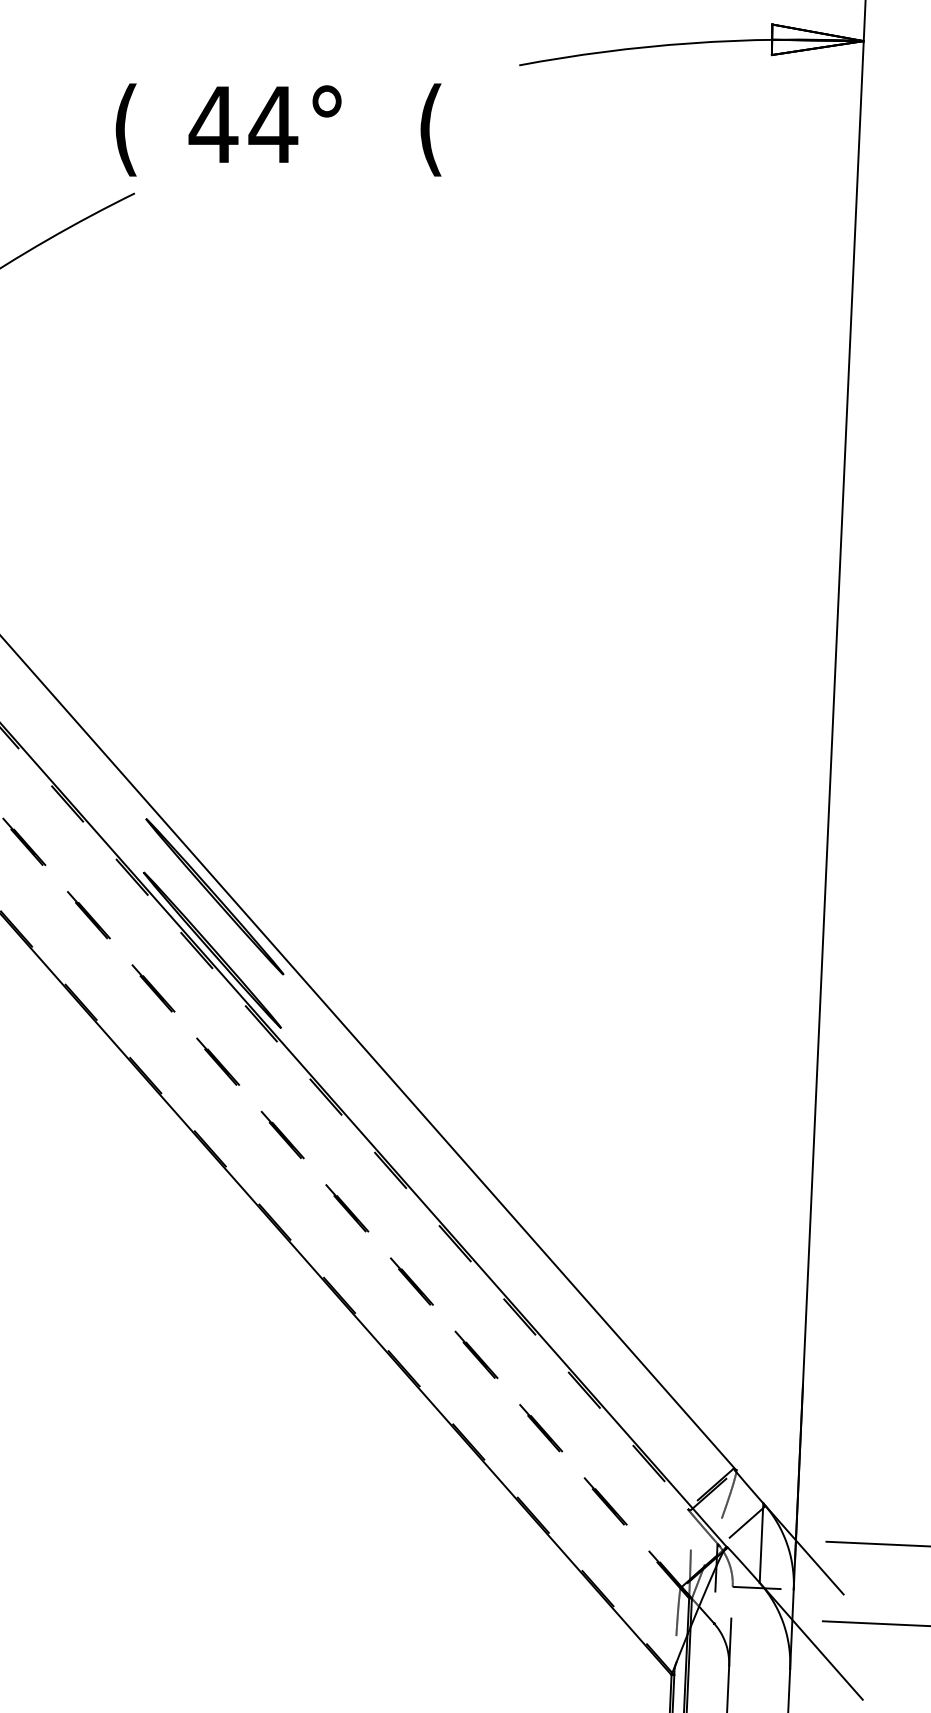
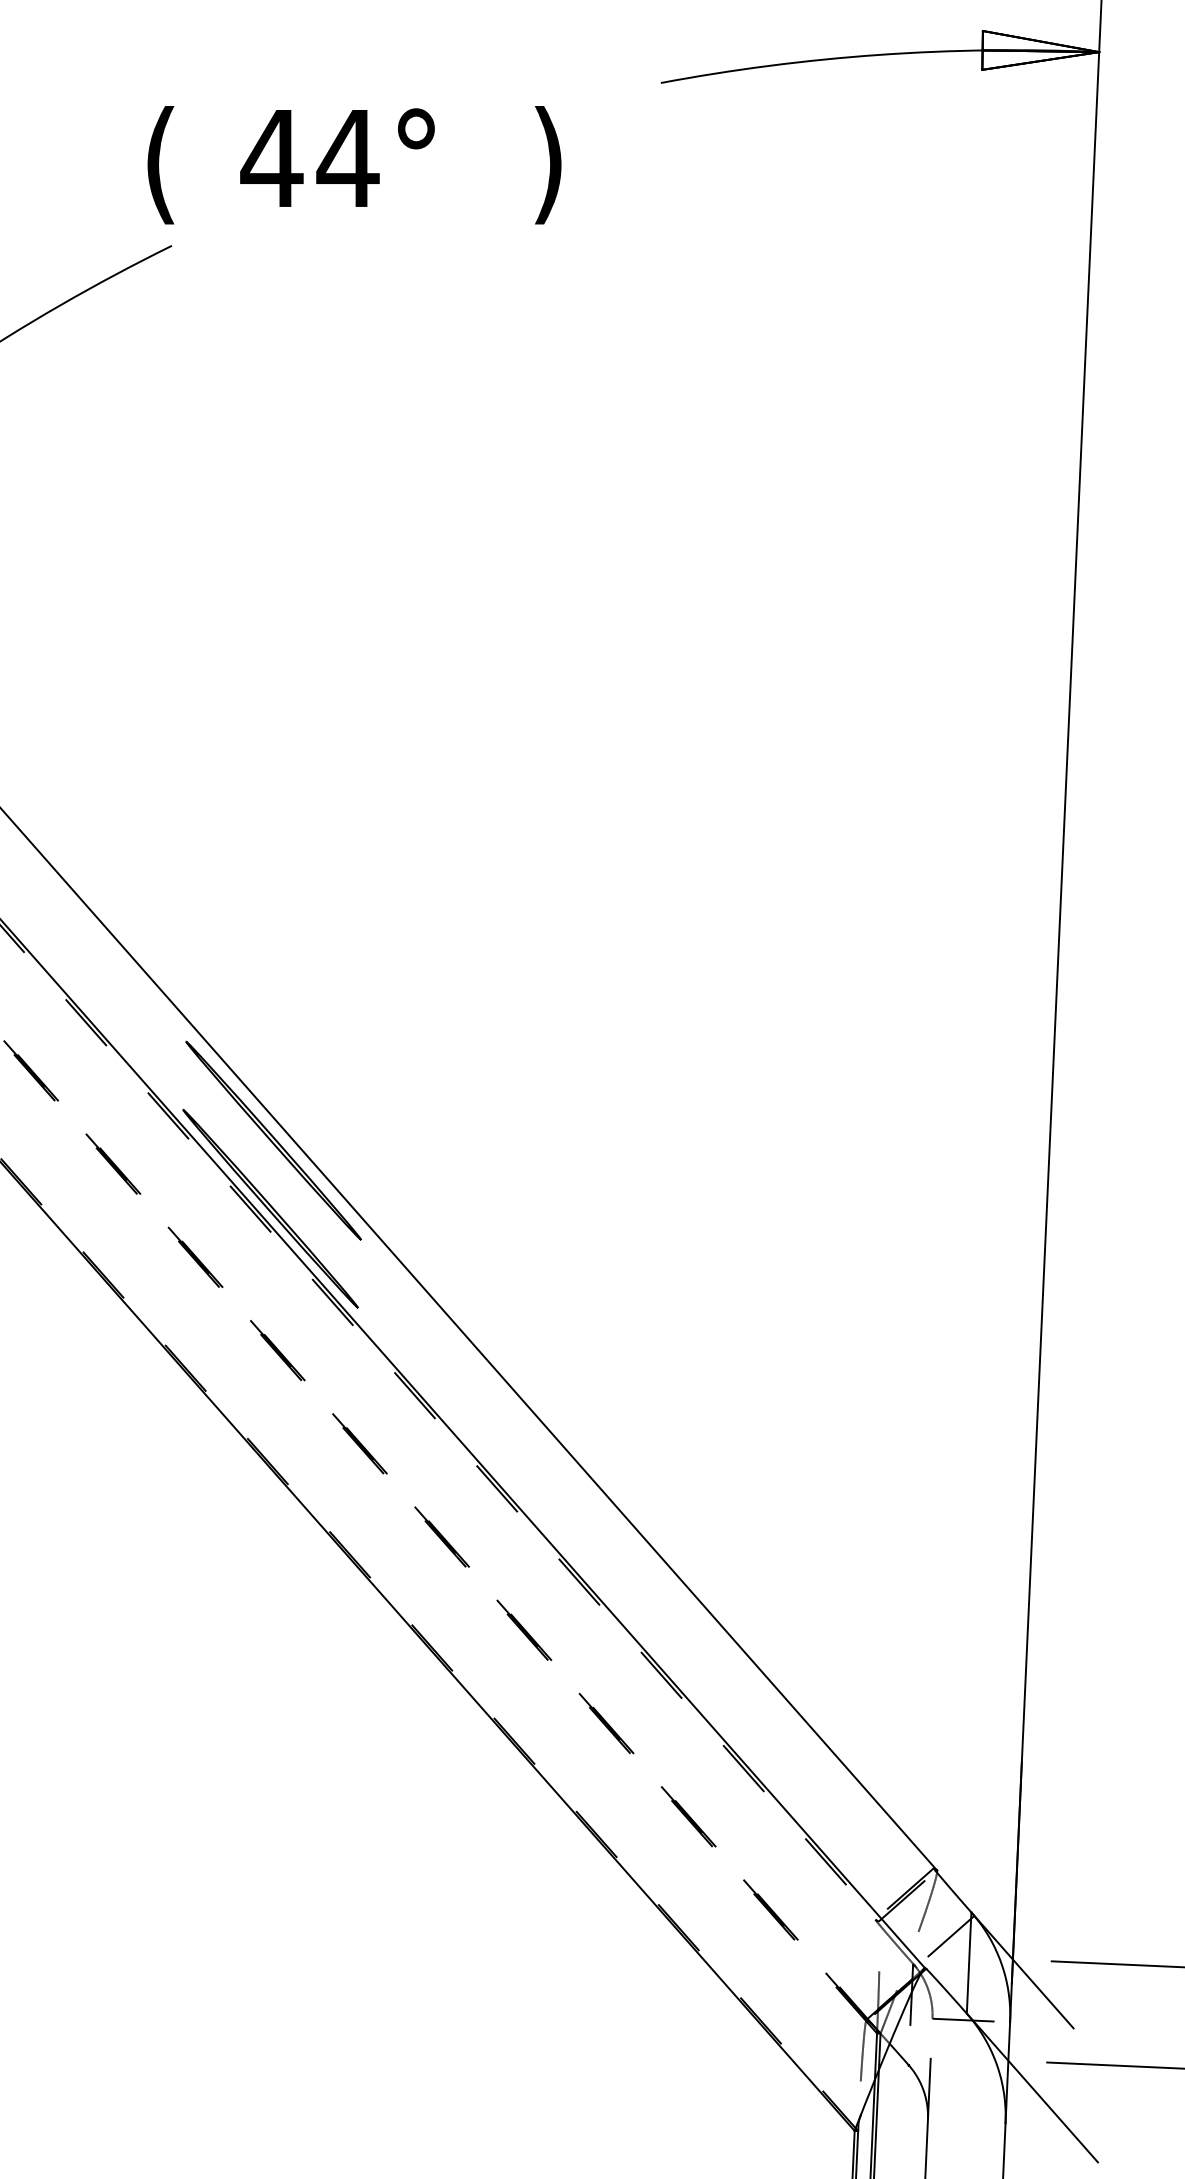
text: (430, 130) -> (548, 165), ( -> )

